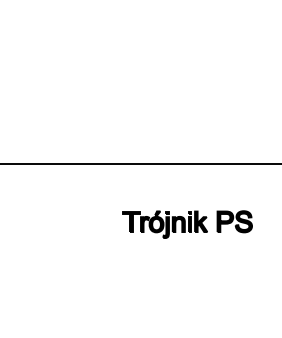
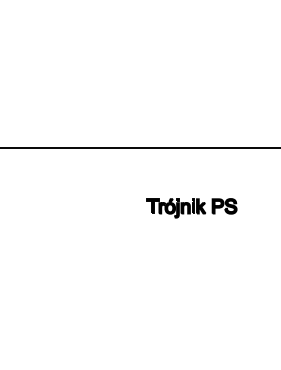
part: (187, 224) -> (191, 208), size x0.7

